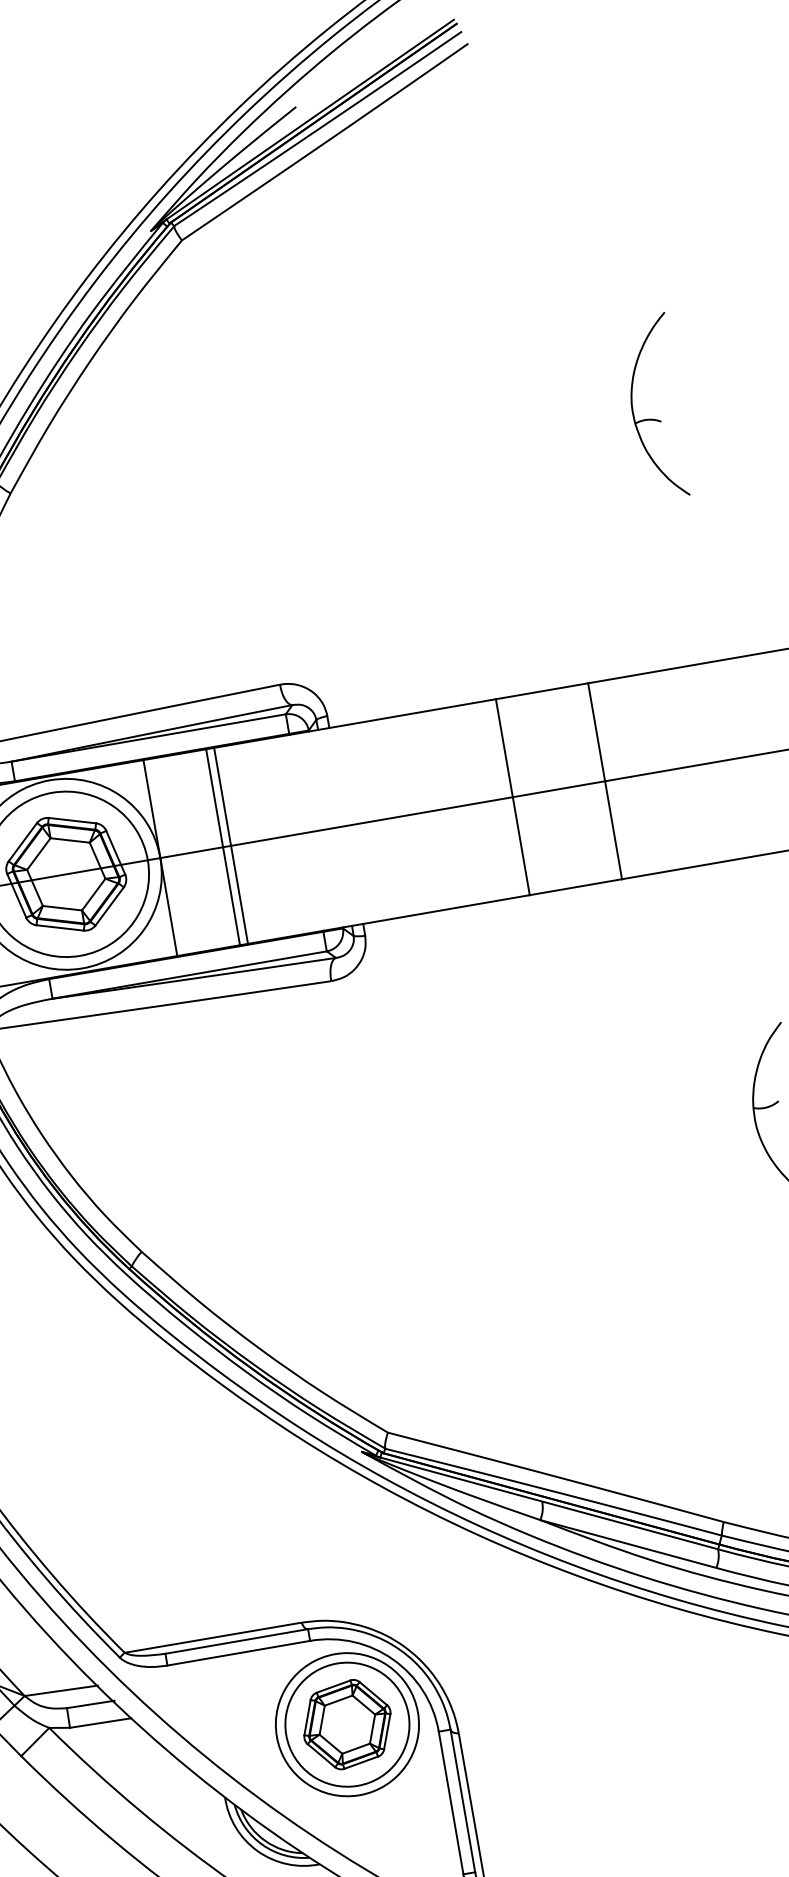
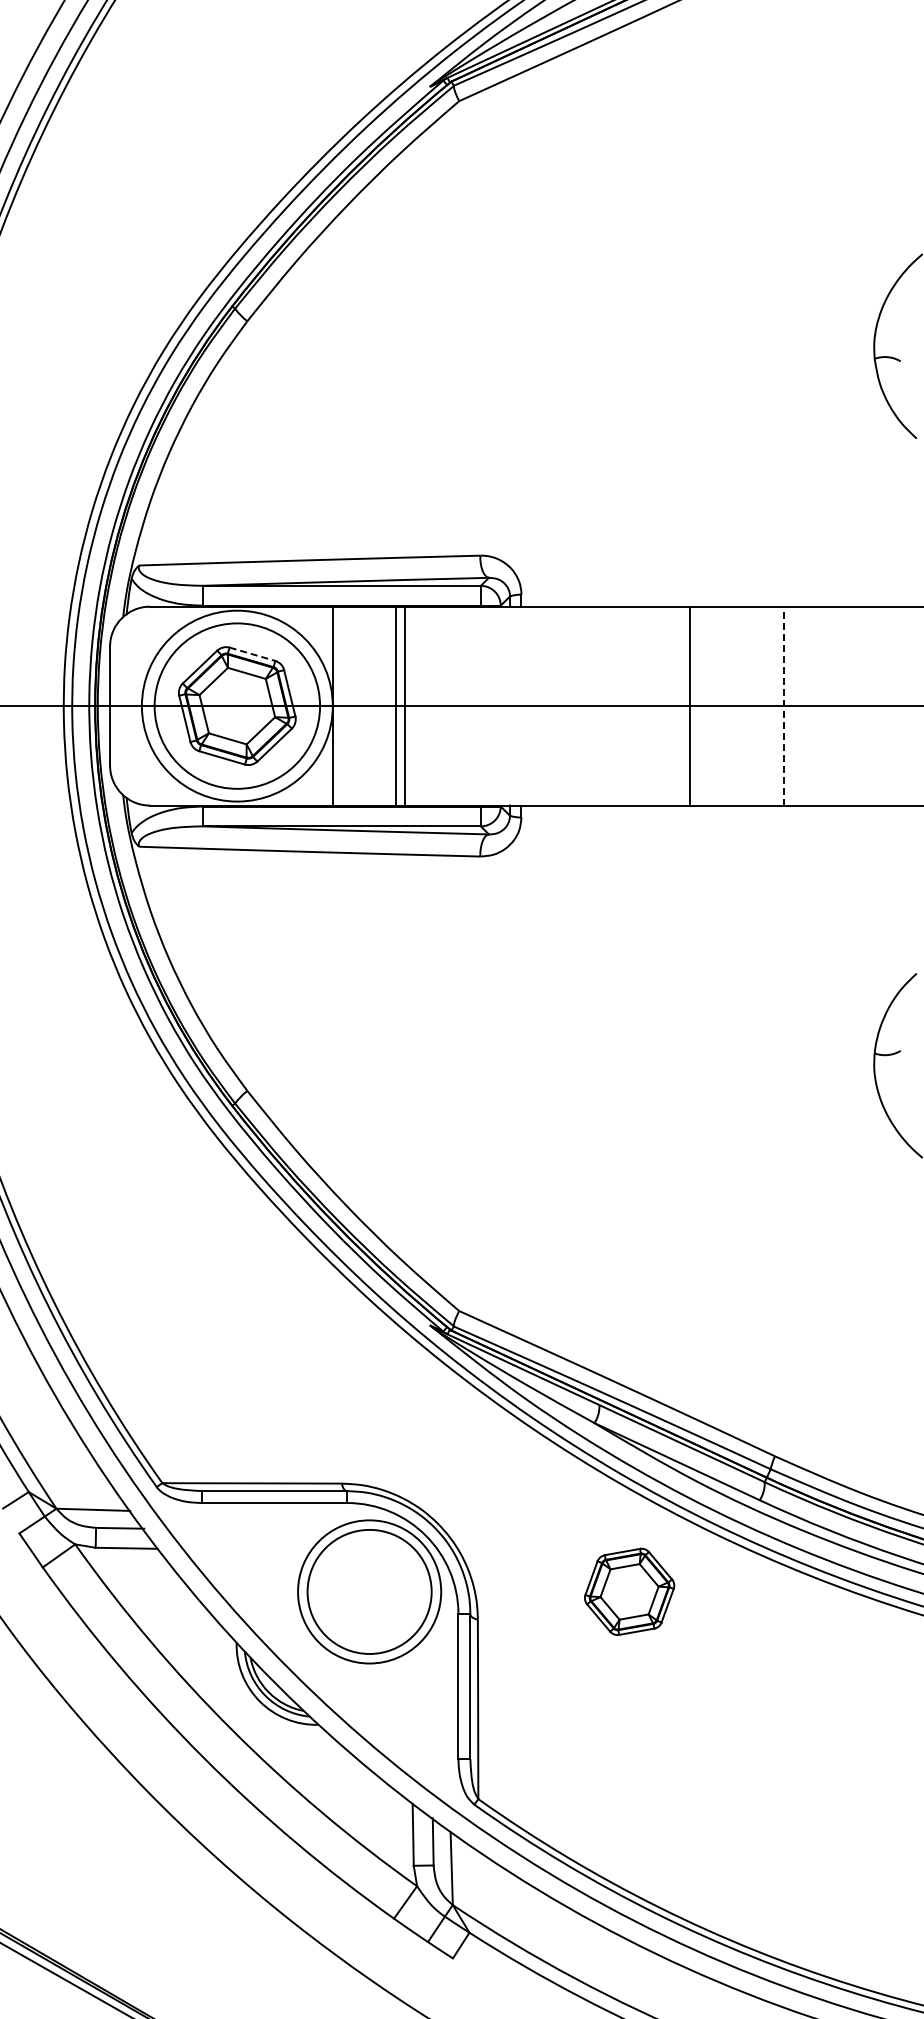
line: (605, 780) -> (784, 705), solid -> dashed
line: (72, 820) -> (252, 654), solid -> dashed
part: (347, 1724) -> (629, 1591), moved

